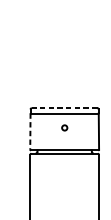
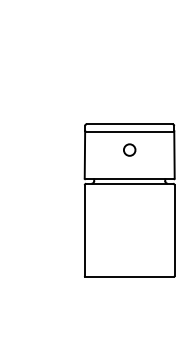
line: (64, 108) -> (129, 124), dashed -> solid
circle: (64, 127) -> (129, 149), size x1.67
line: (30, 131) -> (84, 154), dashed -> solid

